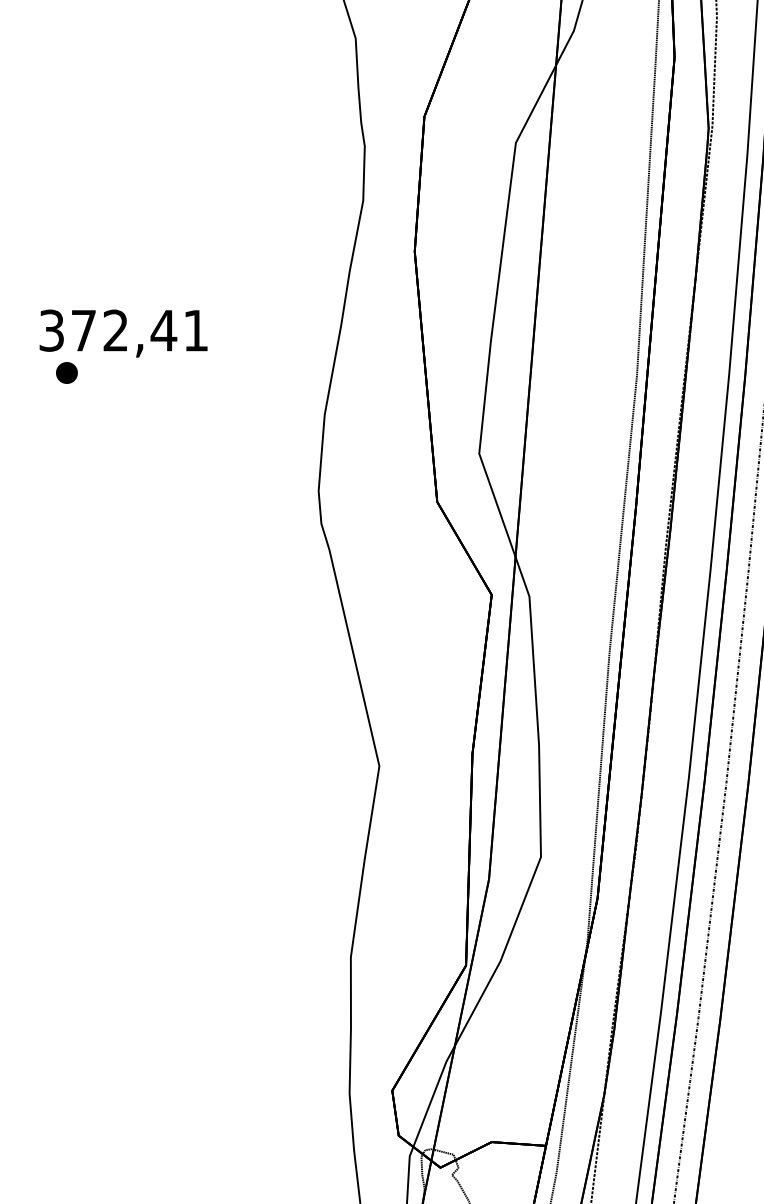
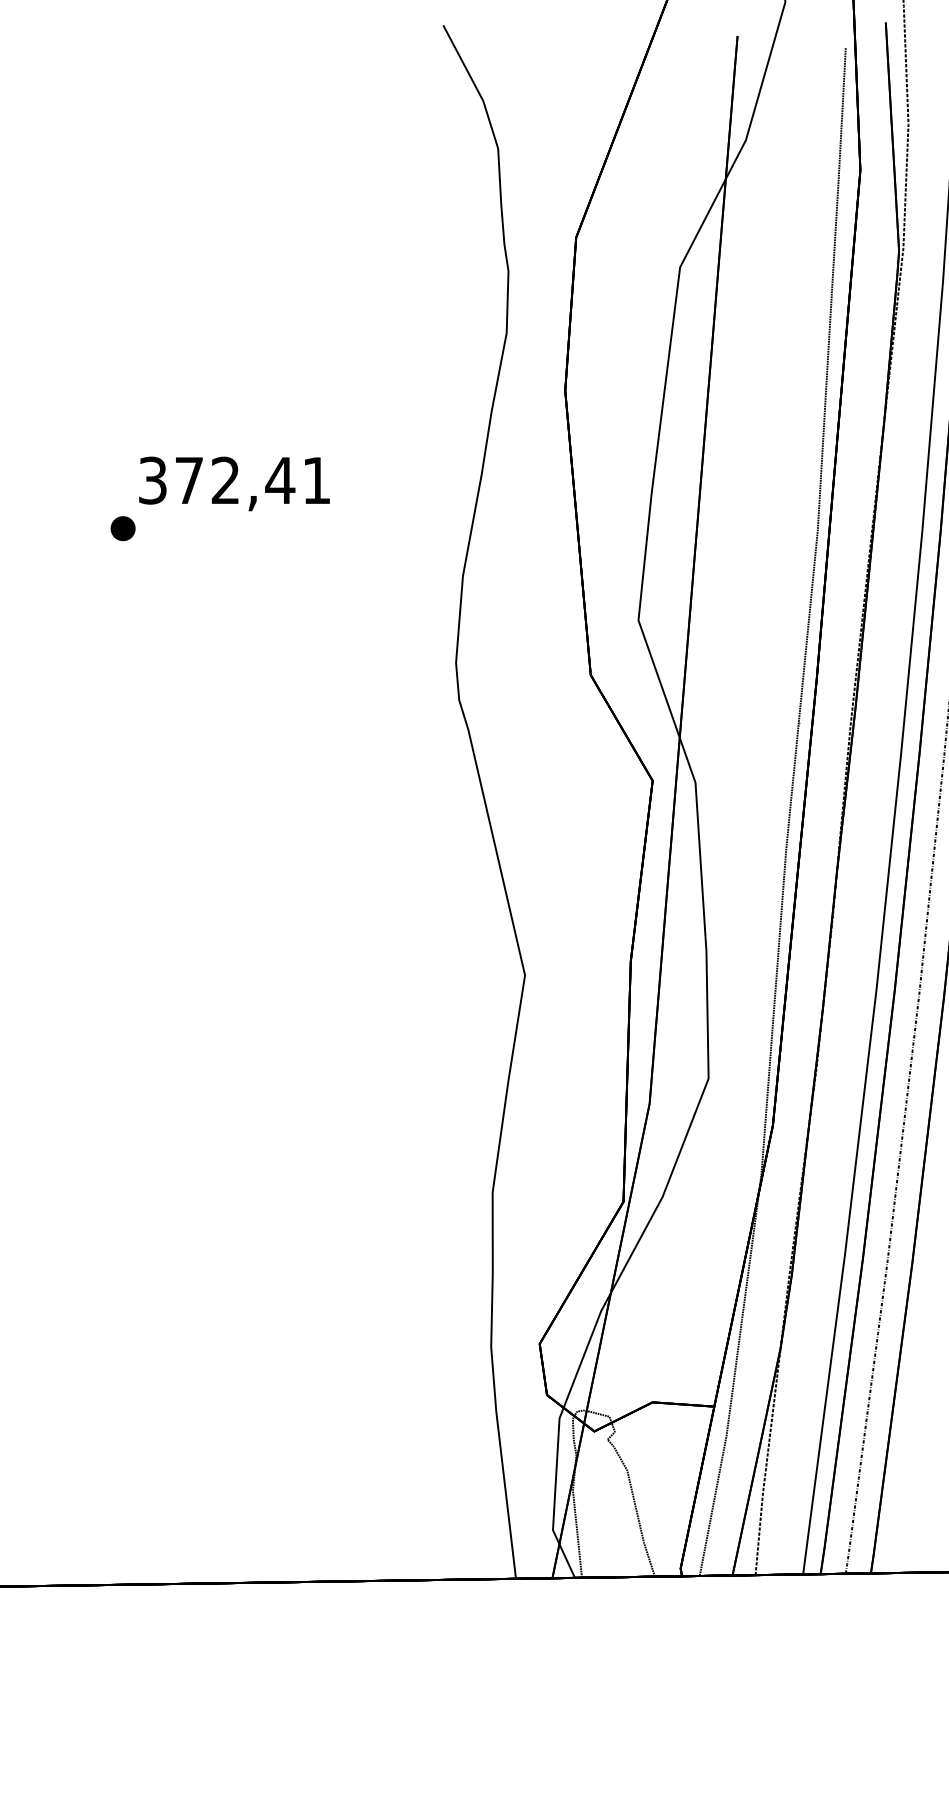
part: (66, 372) -> (122, 528), moved

